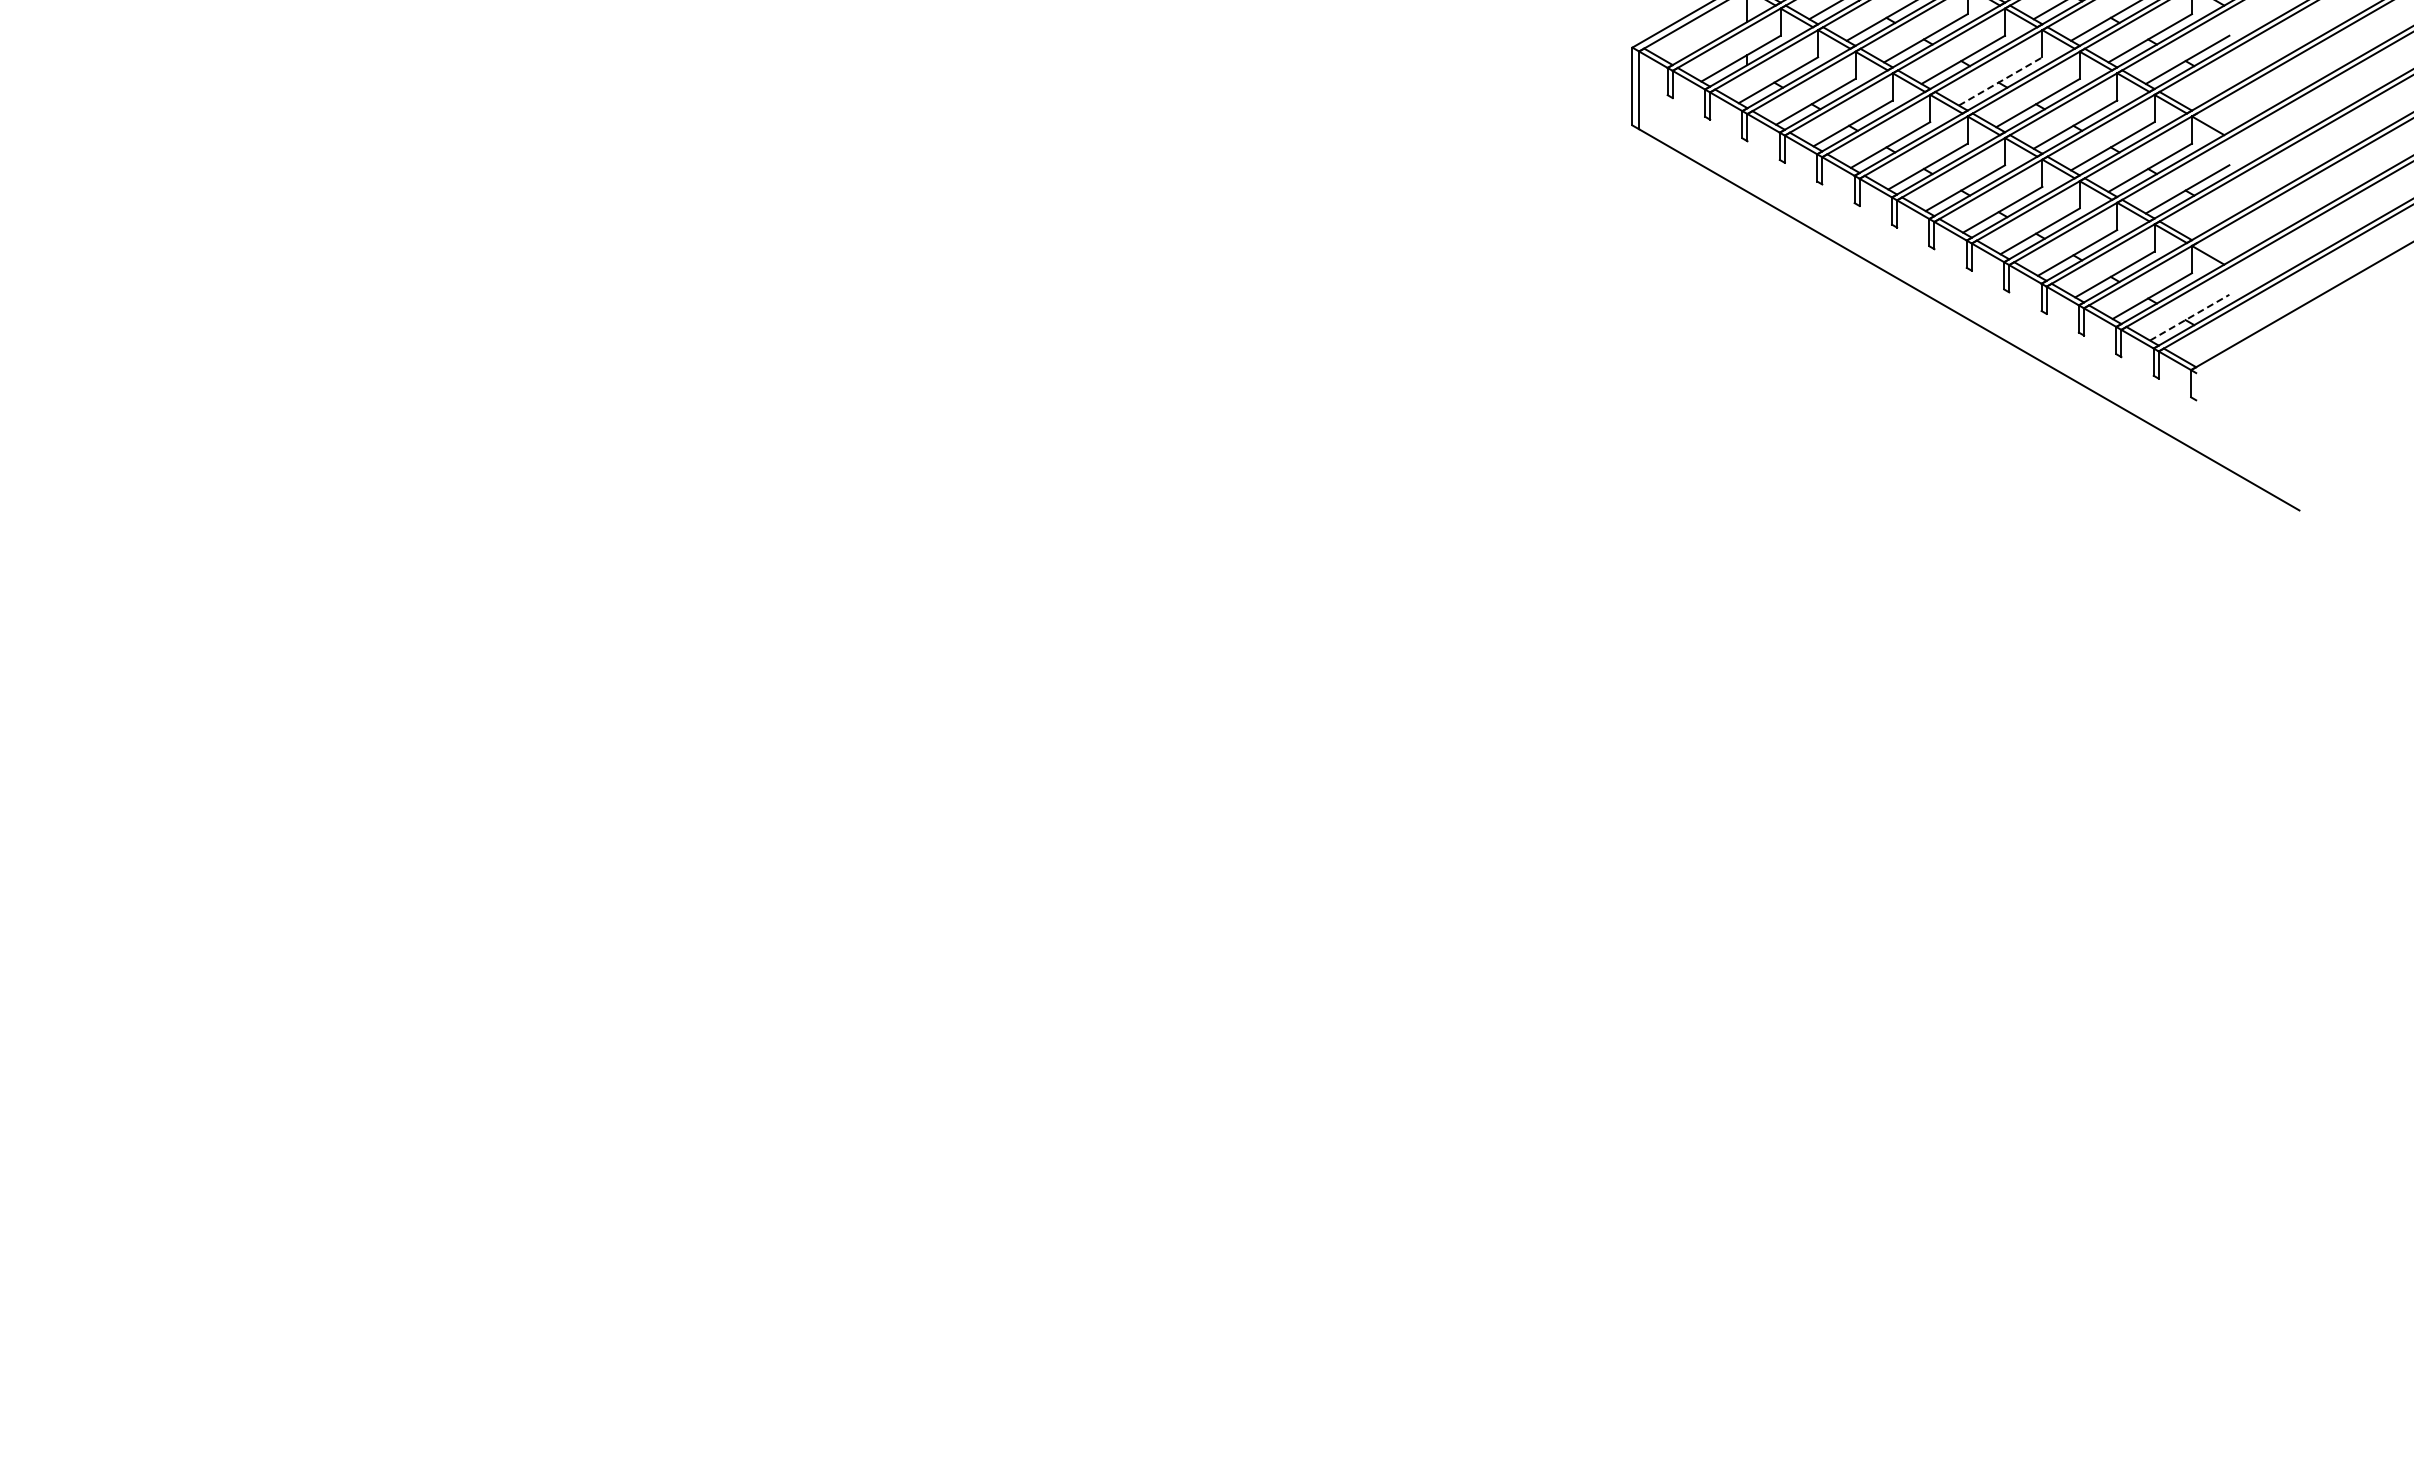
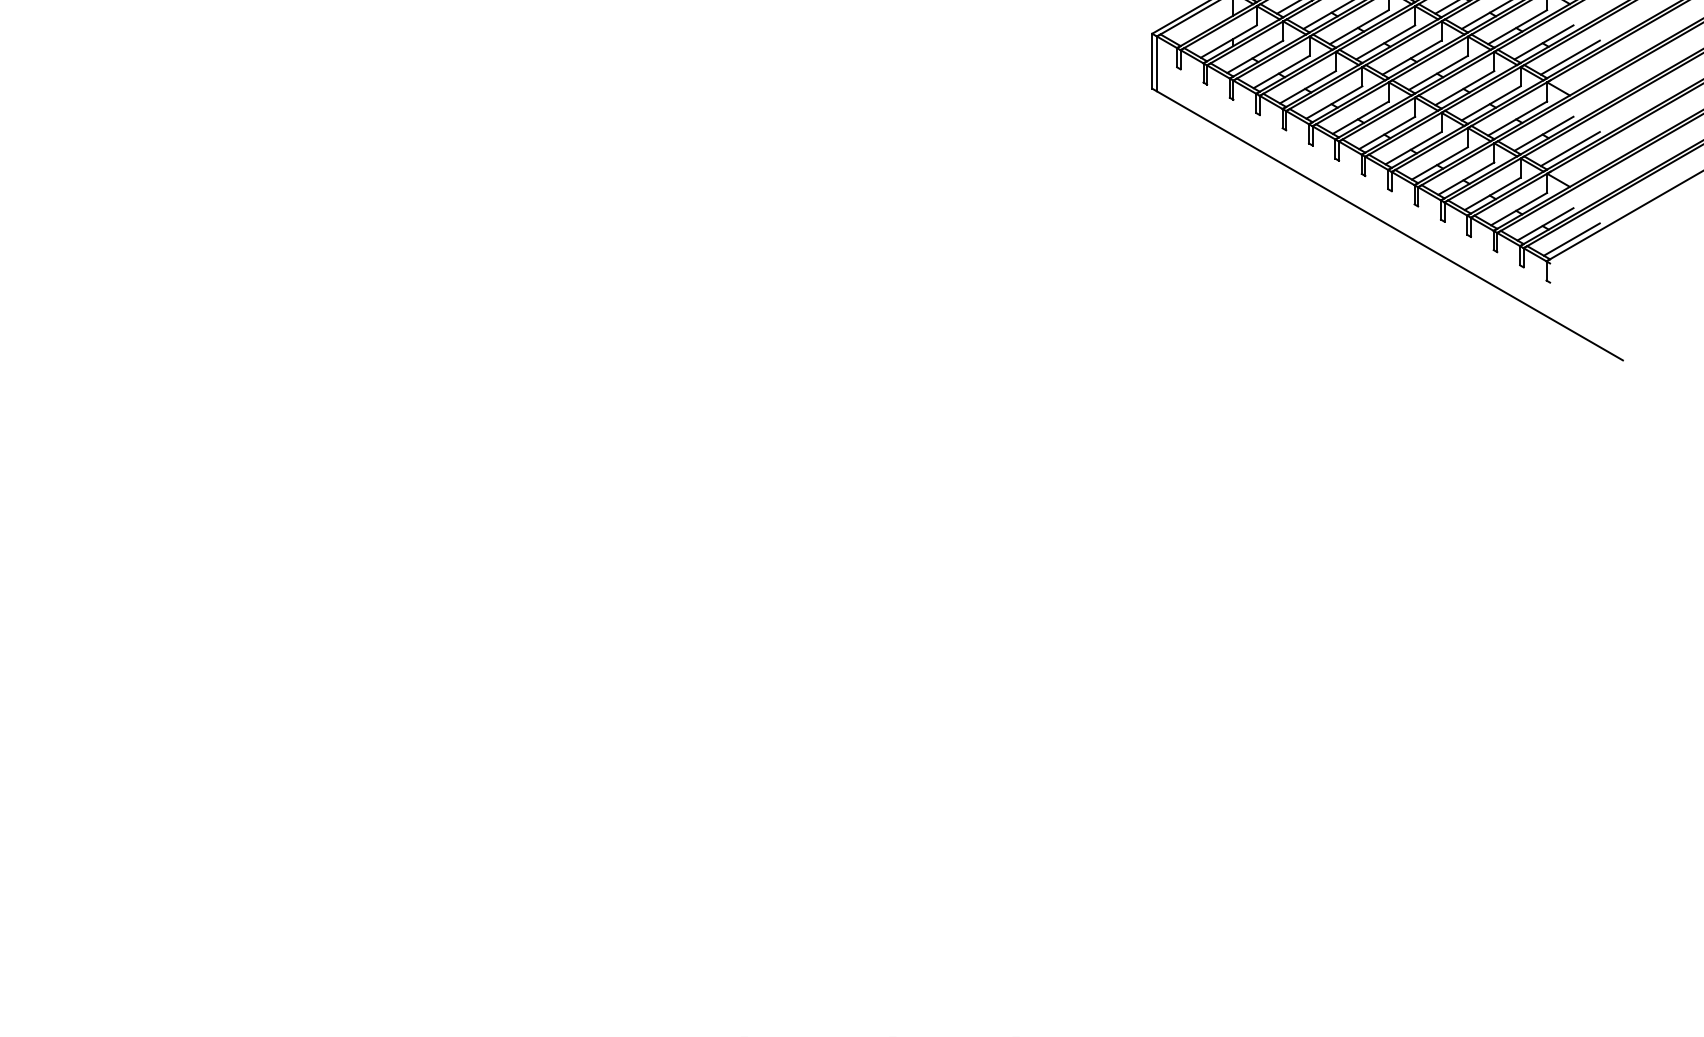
line: (2001, 81) -> (1412, 57), dashed -> solid
line: (2224, 81) -> (1570, 57), added
line: (2224, 210) -> (1570, 148), added
line: (2189, 317) -> (1545, 224), dashed -> solid
line: (2226, 339) -> (1571, 239), added

